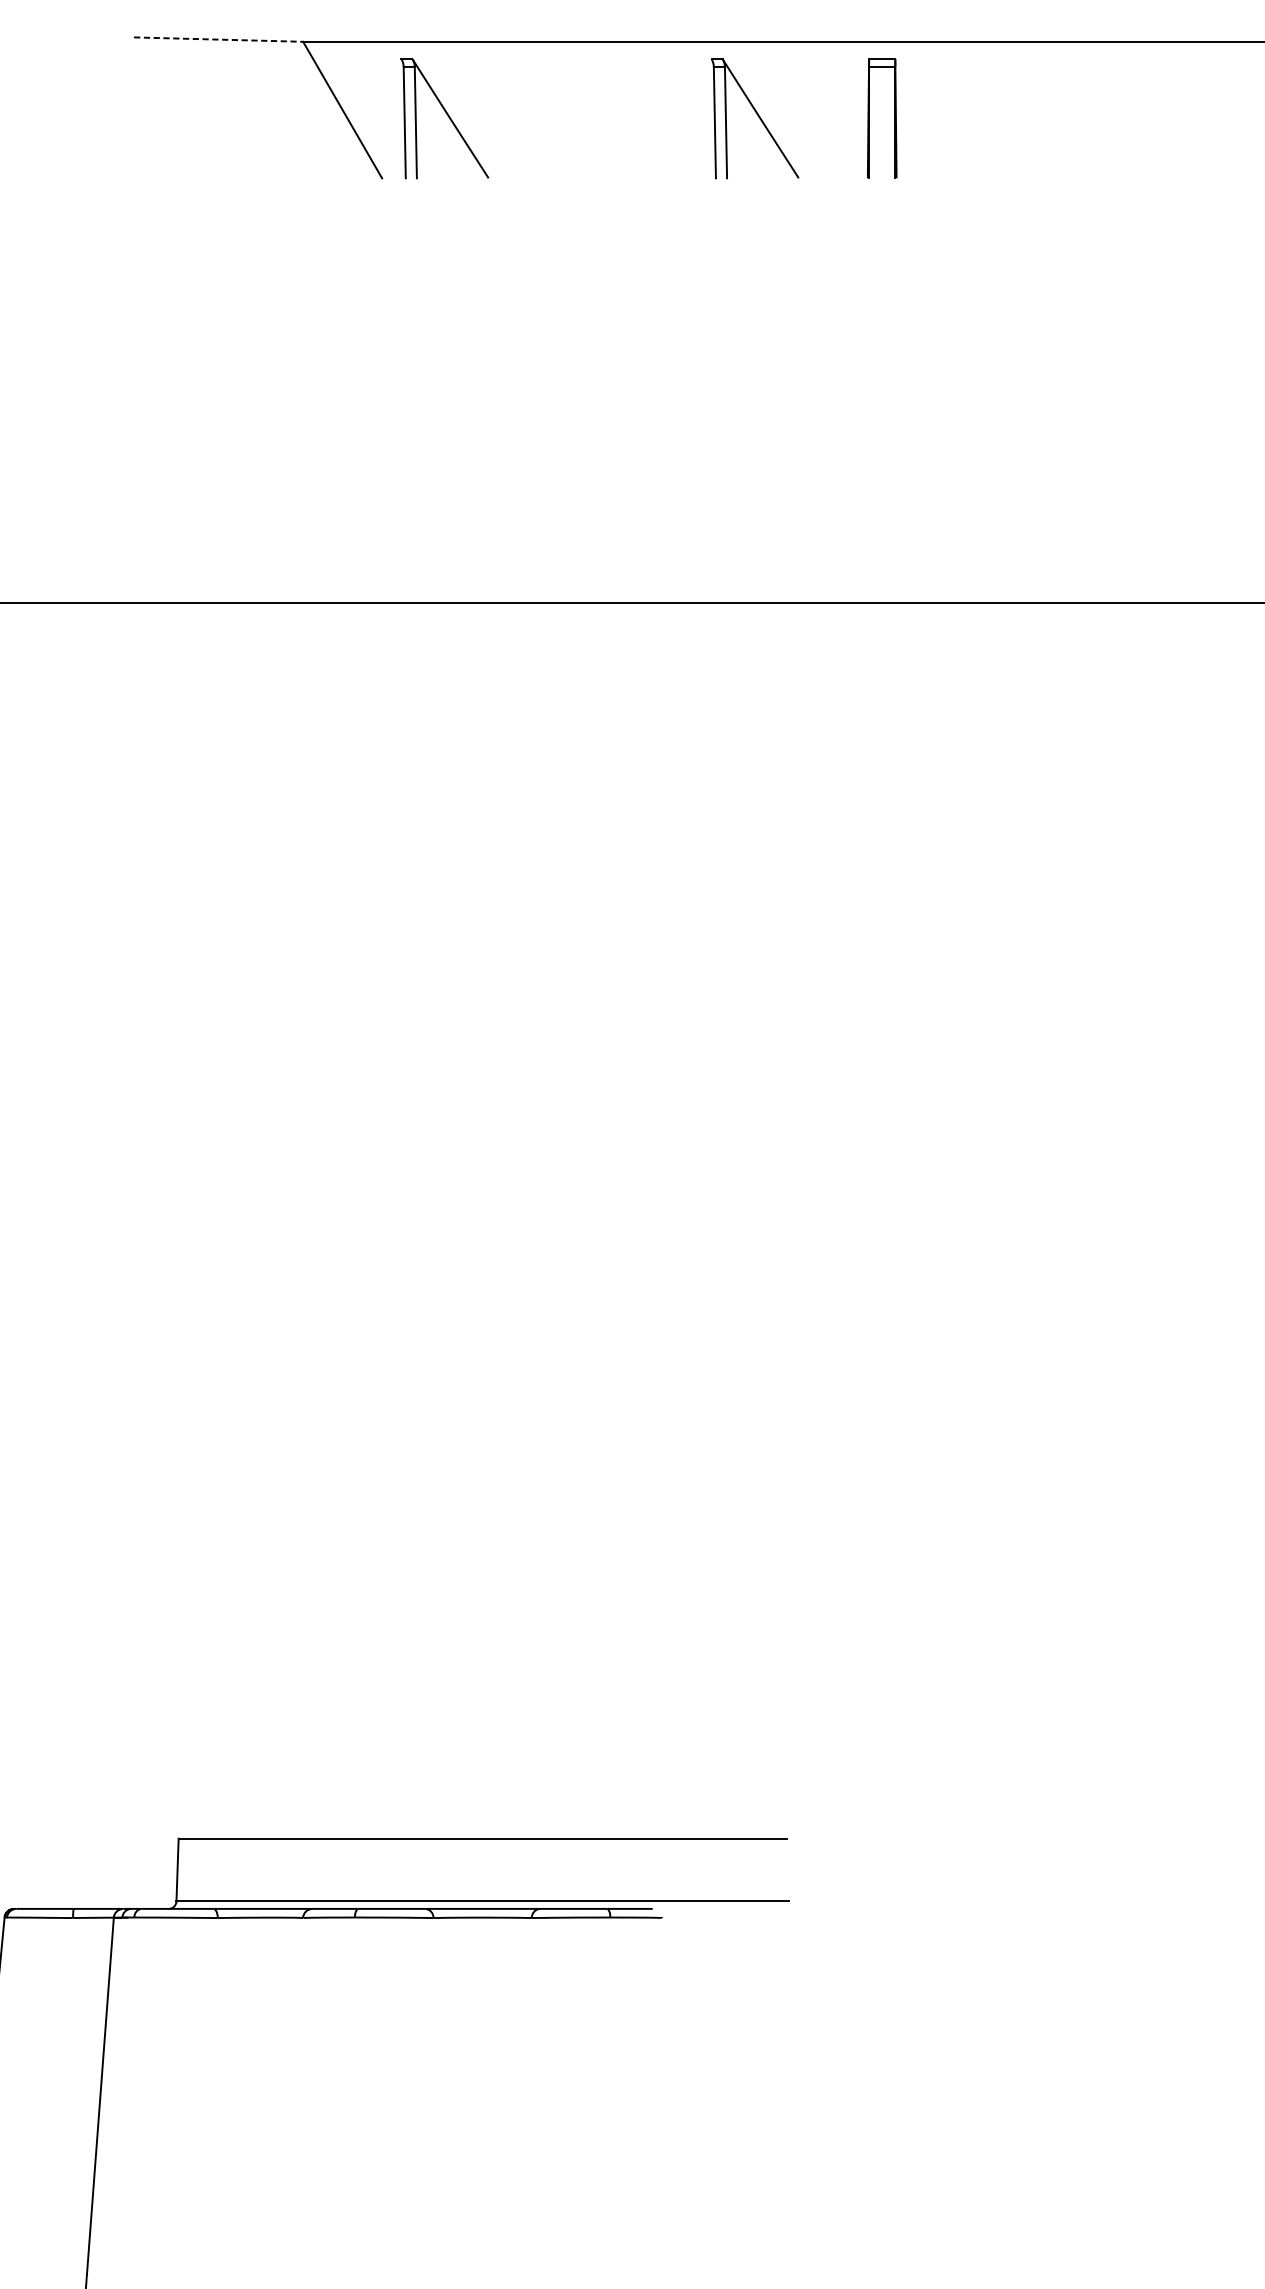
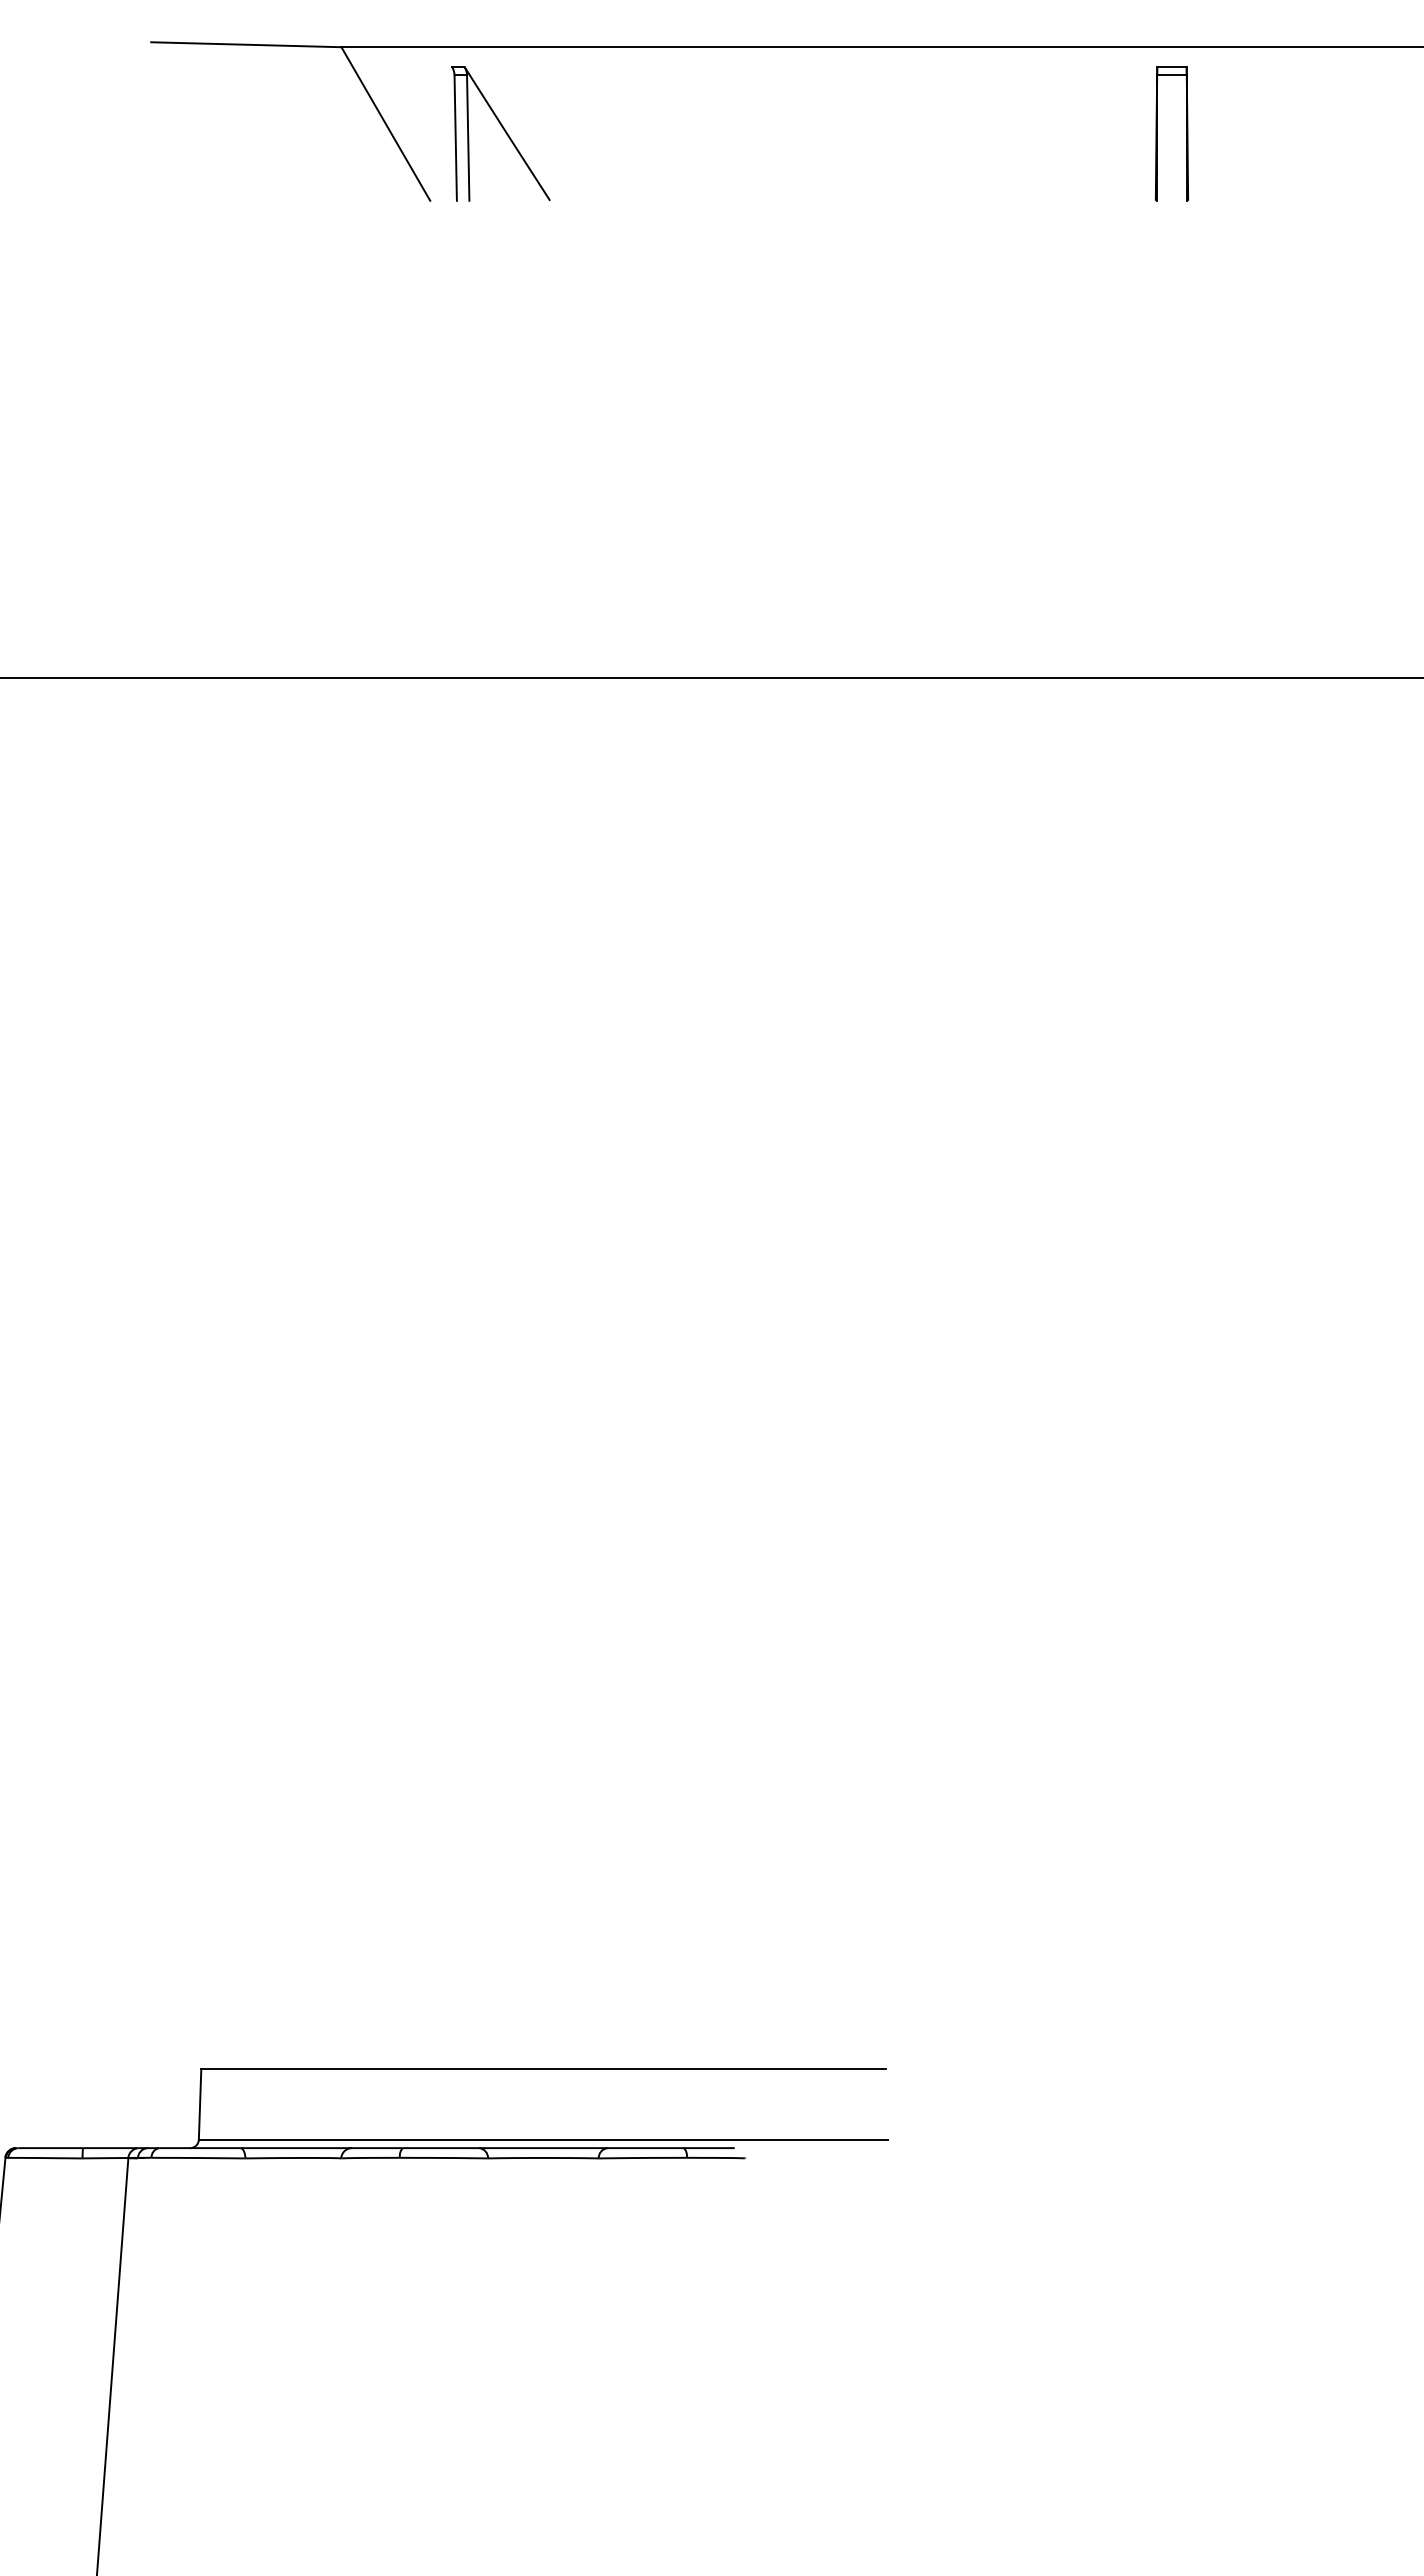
line: (218, 39) -> (246, 44), dashed -> solid
part: (754, 118) -> (849, 133), removed
part: (869, 118) -> (1157, 133), moved

